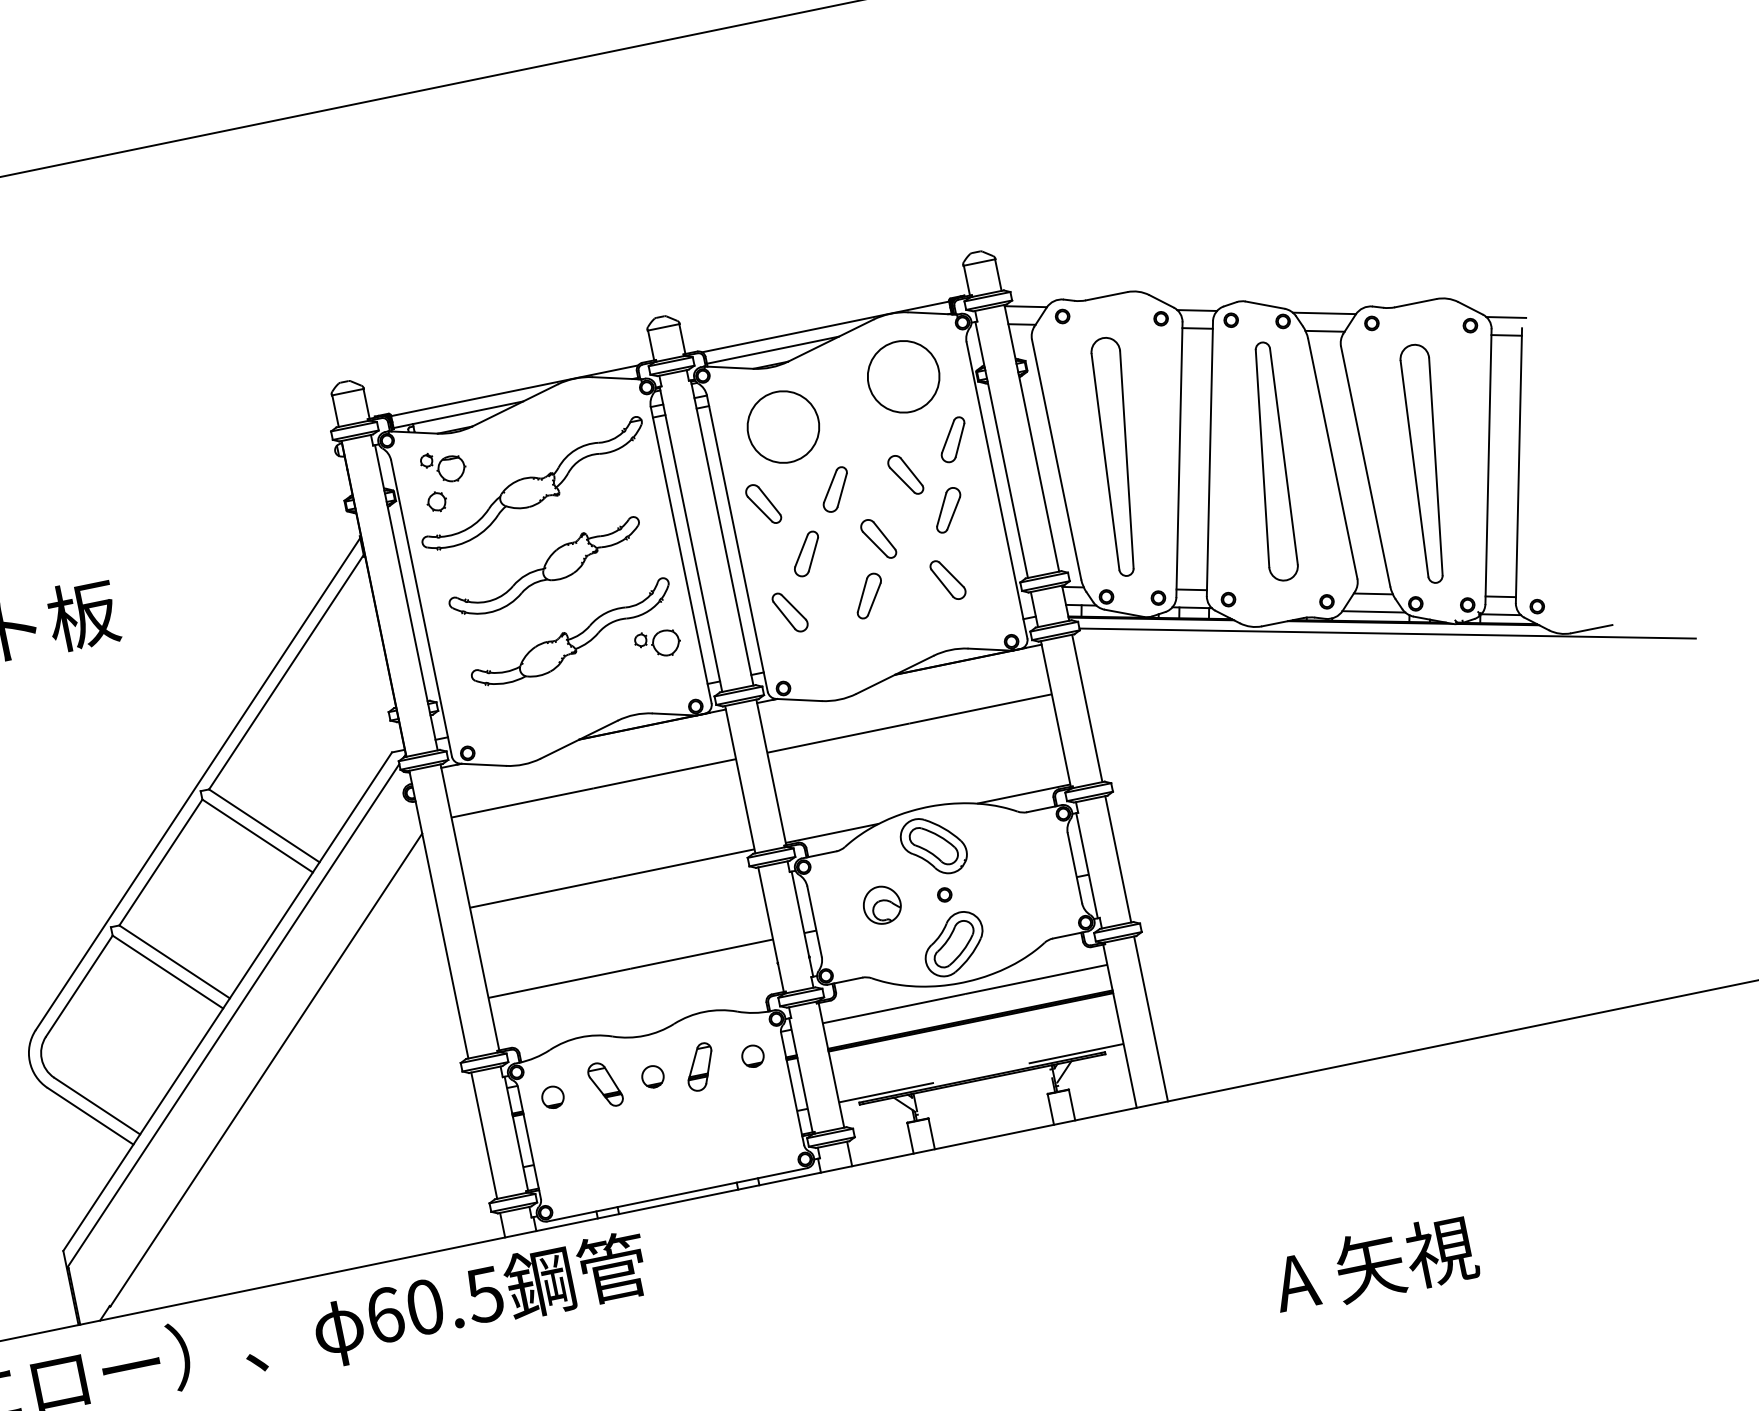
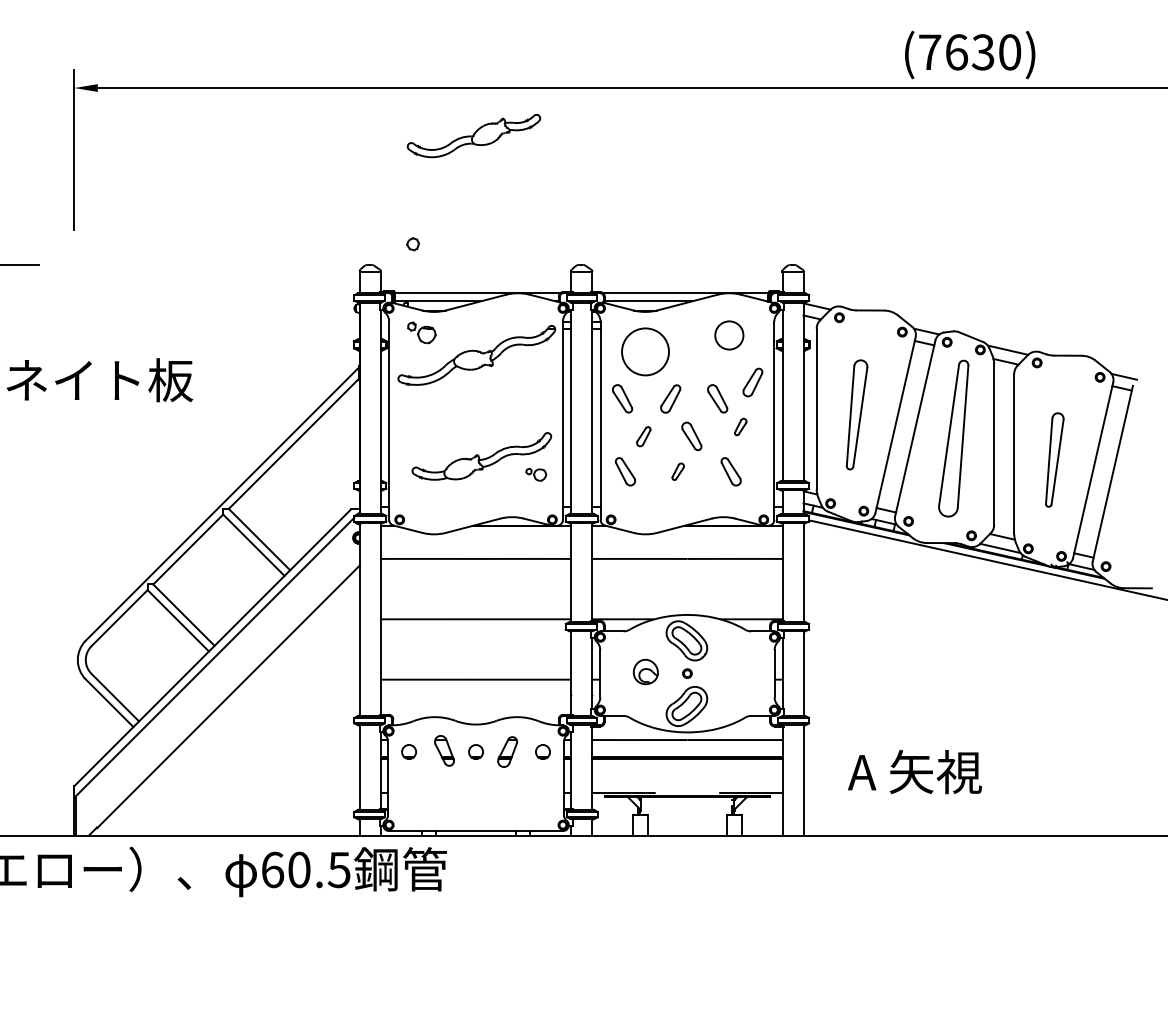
circle: (902, 375) -> (728, 334), size x0.6
part: (1117, 455) -> (856, 414), size x0.7
part: (1427, 462) -> (1054, 459), size x0.6
part: (436, 502) -> (412, 244), moved
part: (948, 509) -> (740, 426), size x0.6
part: (806, 554) -> (643, 436), size x0.7
part: (544, 568) -> (473, 136), moved
part: (867, 595) -> (677, 471), size x0.6
part: (658, 643) -> (536, 474), size x0.7
text: (1374, 1265) -> (914, 772), moved

